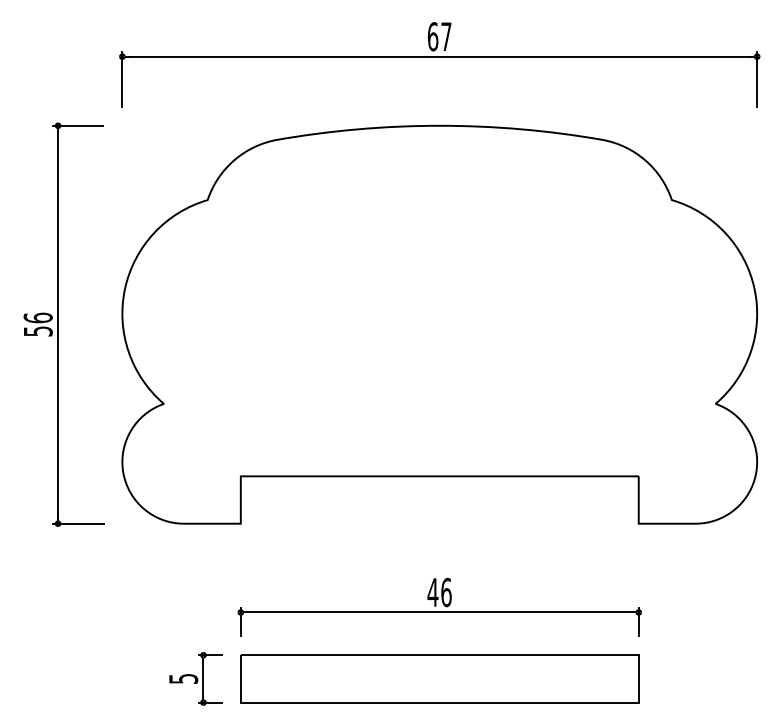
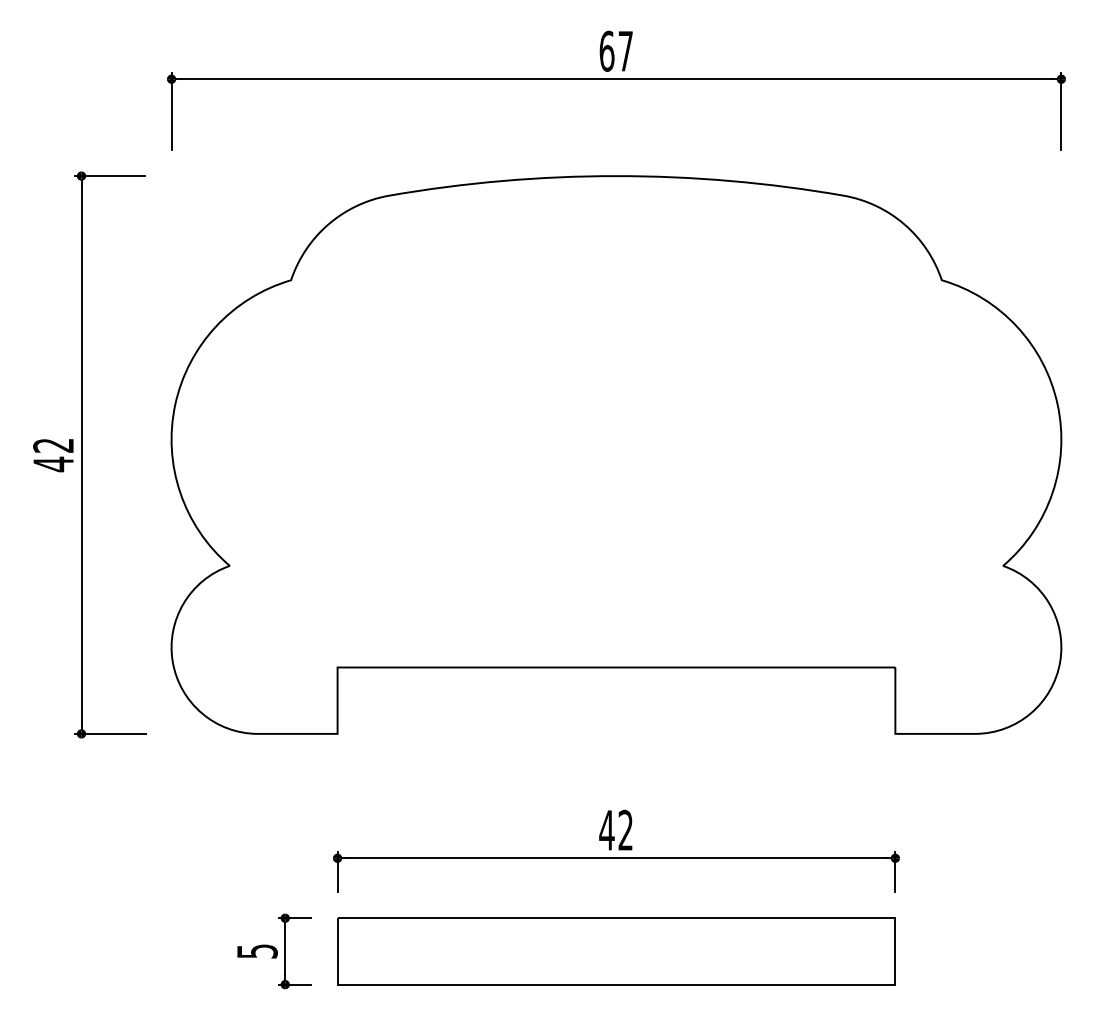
text: (38, 325) -> (53, 455), 56 -> 42
text: (446, 591) -> (625, 829), 46 -> 42

